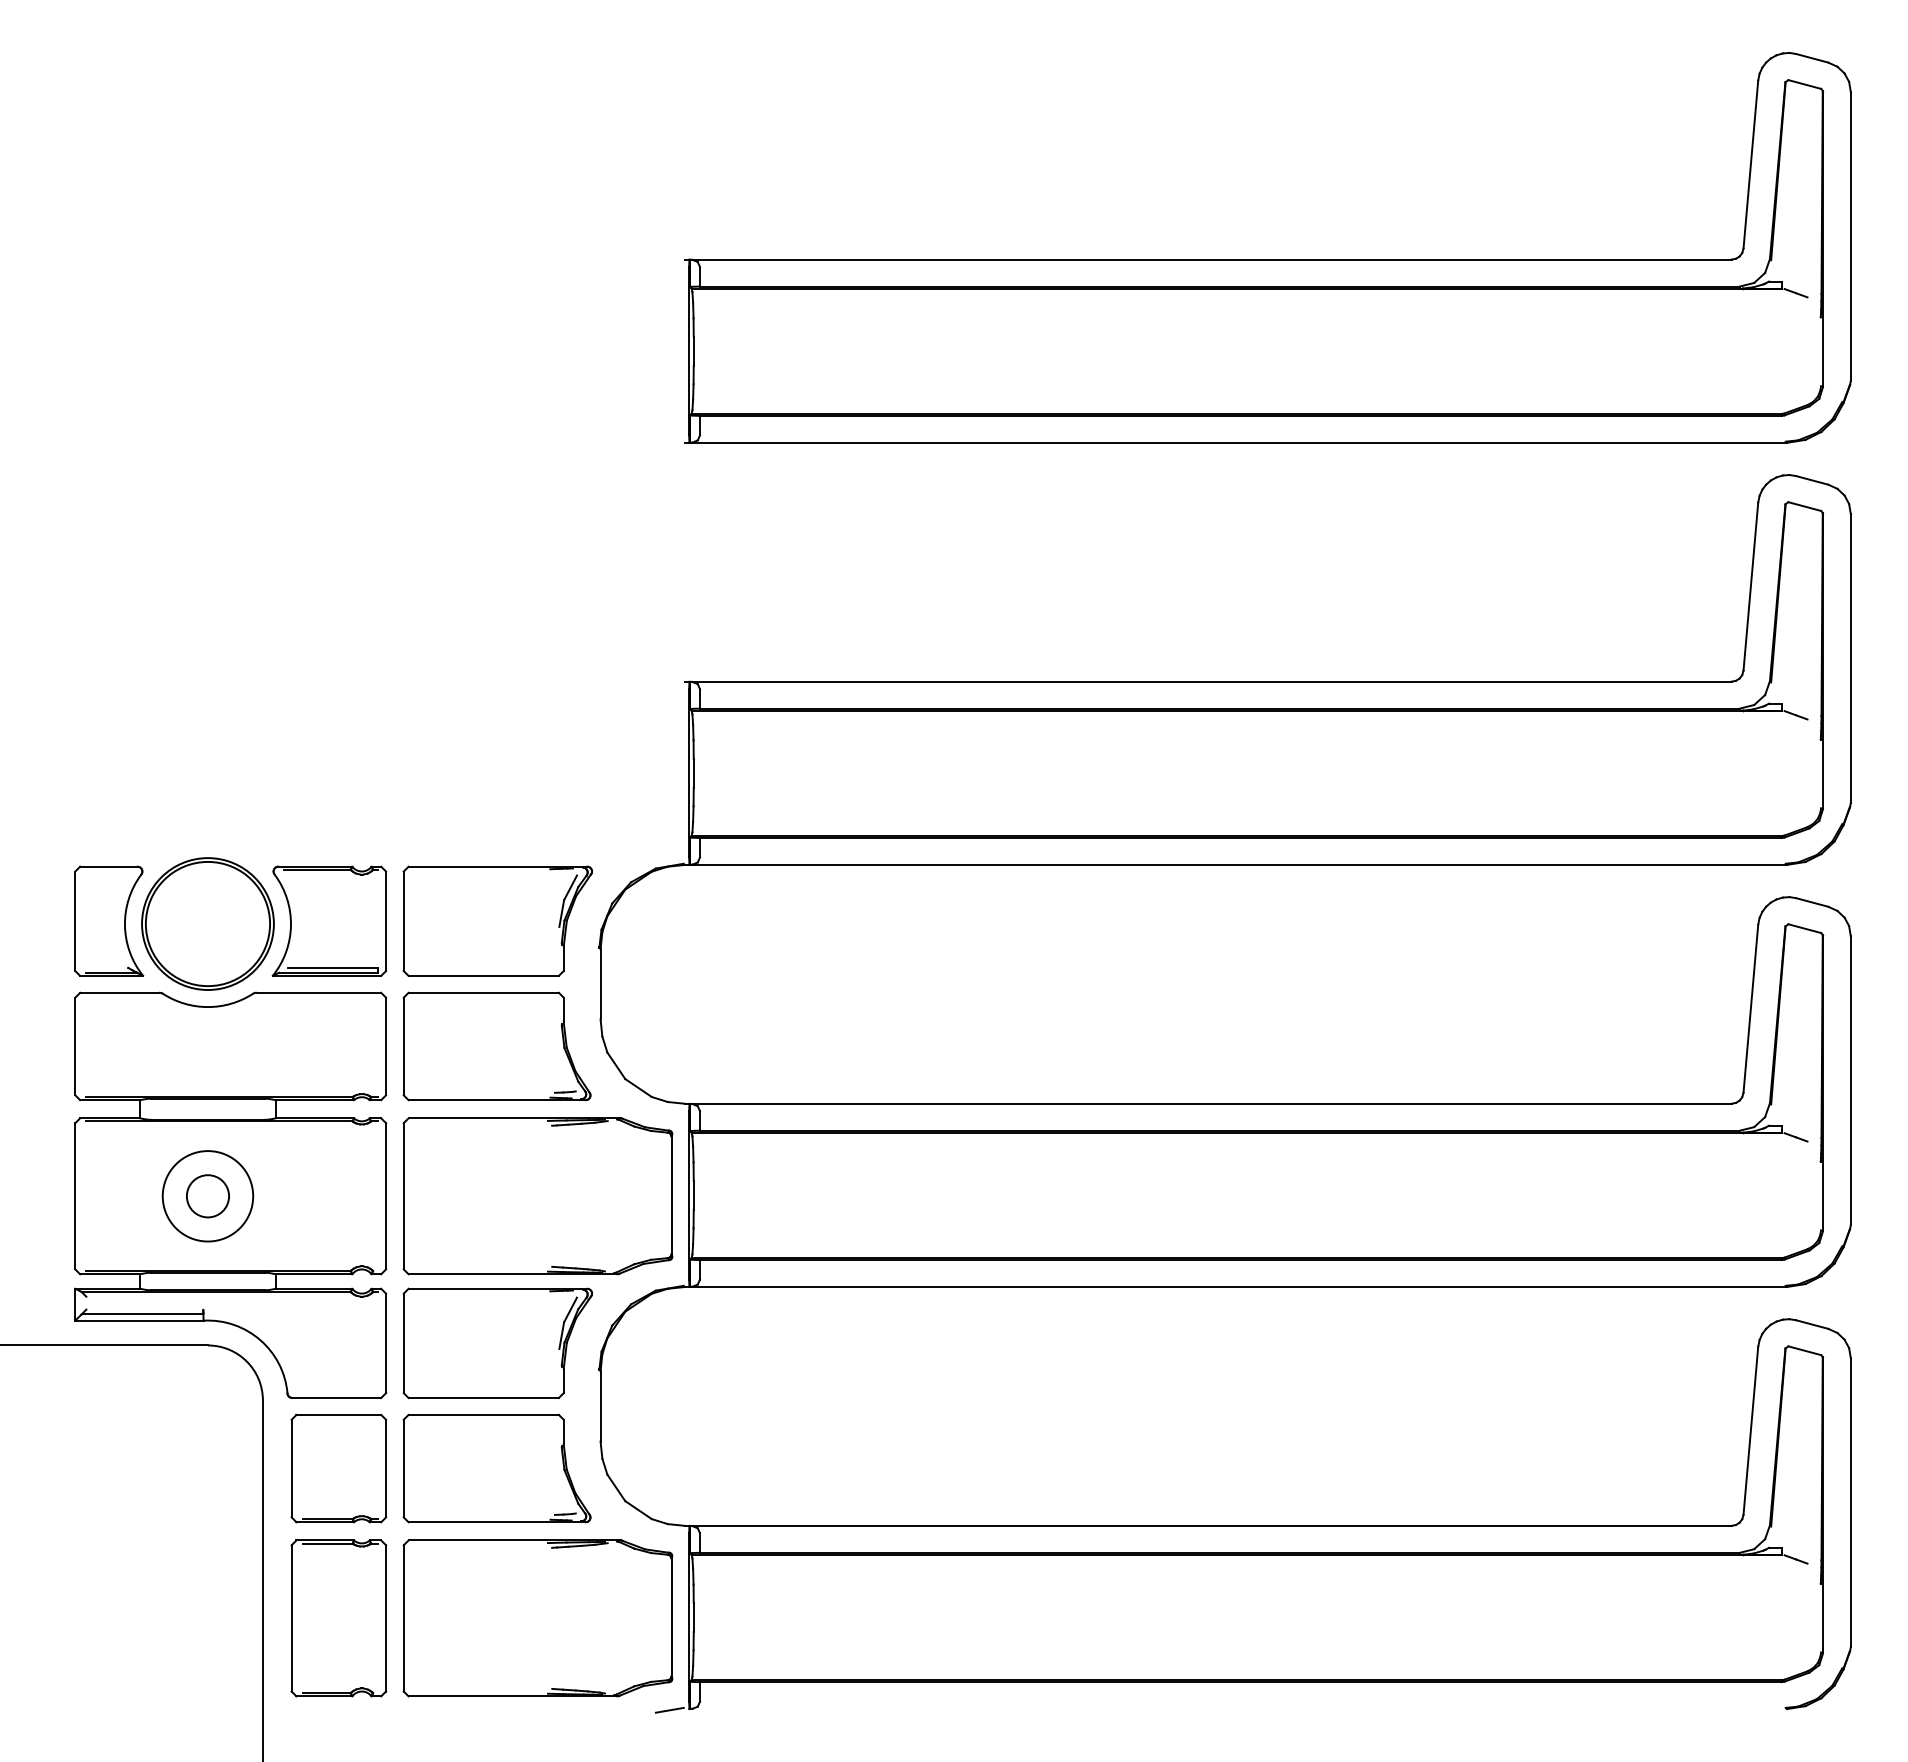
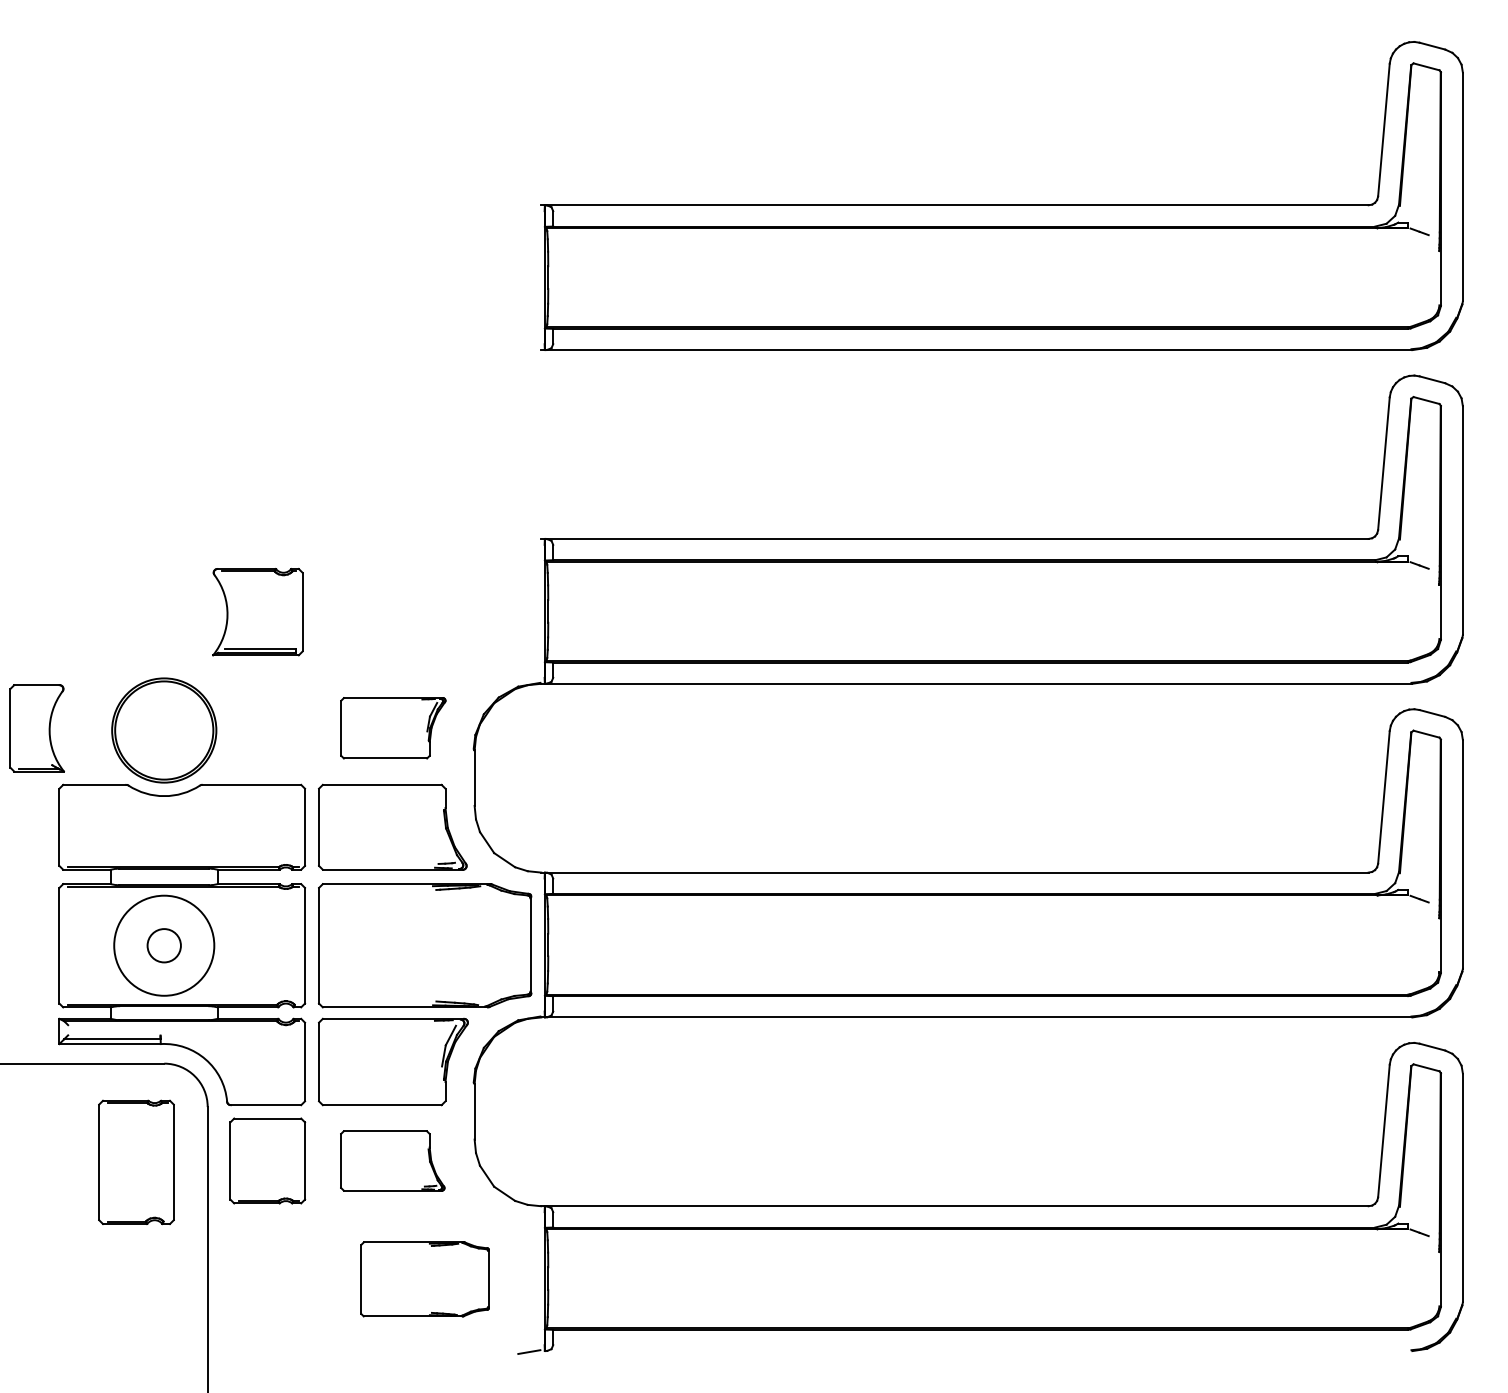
part: (109, 920) -> (37, 727), moved
part: (329, 920) -> (257, 611), moved
part: (497, 920) -> (393, 727), size x0.7
circle: (207, 1196) -> (163, 945), size x1.4
part: (496, 1468) -> (392, 1160), size x0.7
part: (338, 1618) -> (136, 1162), moved
part: (537, 1618) -> (424, 1279), size x0.6

